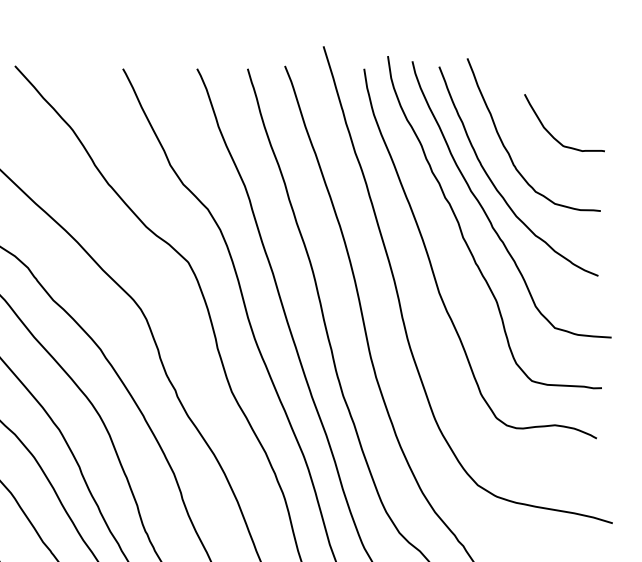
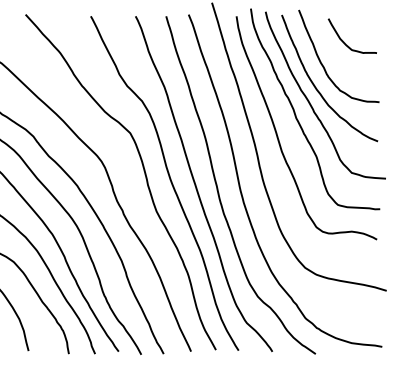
curve: (551, 132) -> (344, 41), moved

